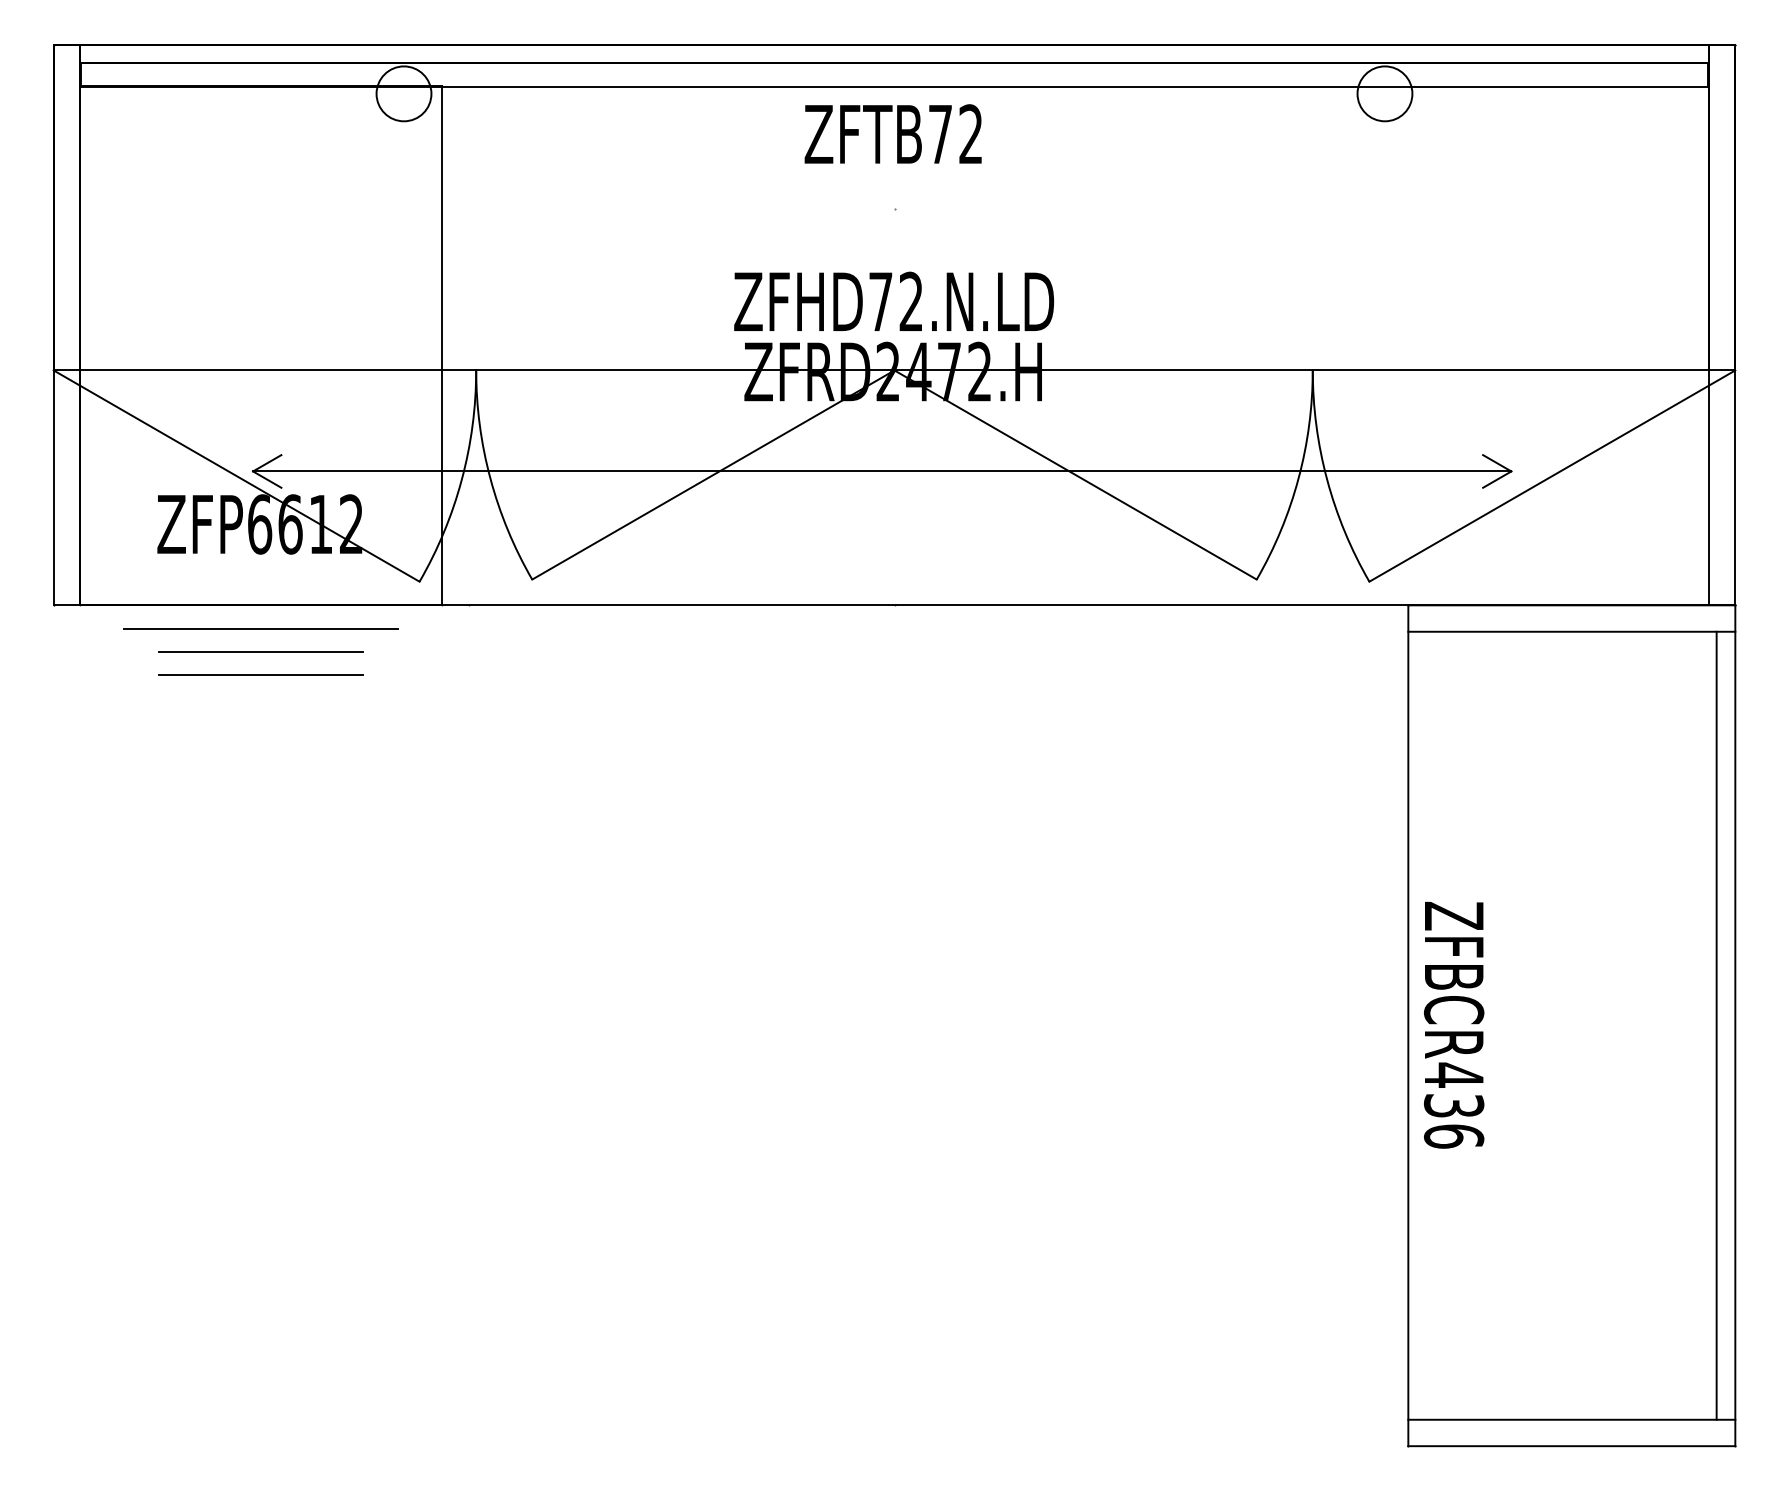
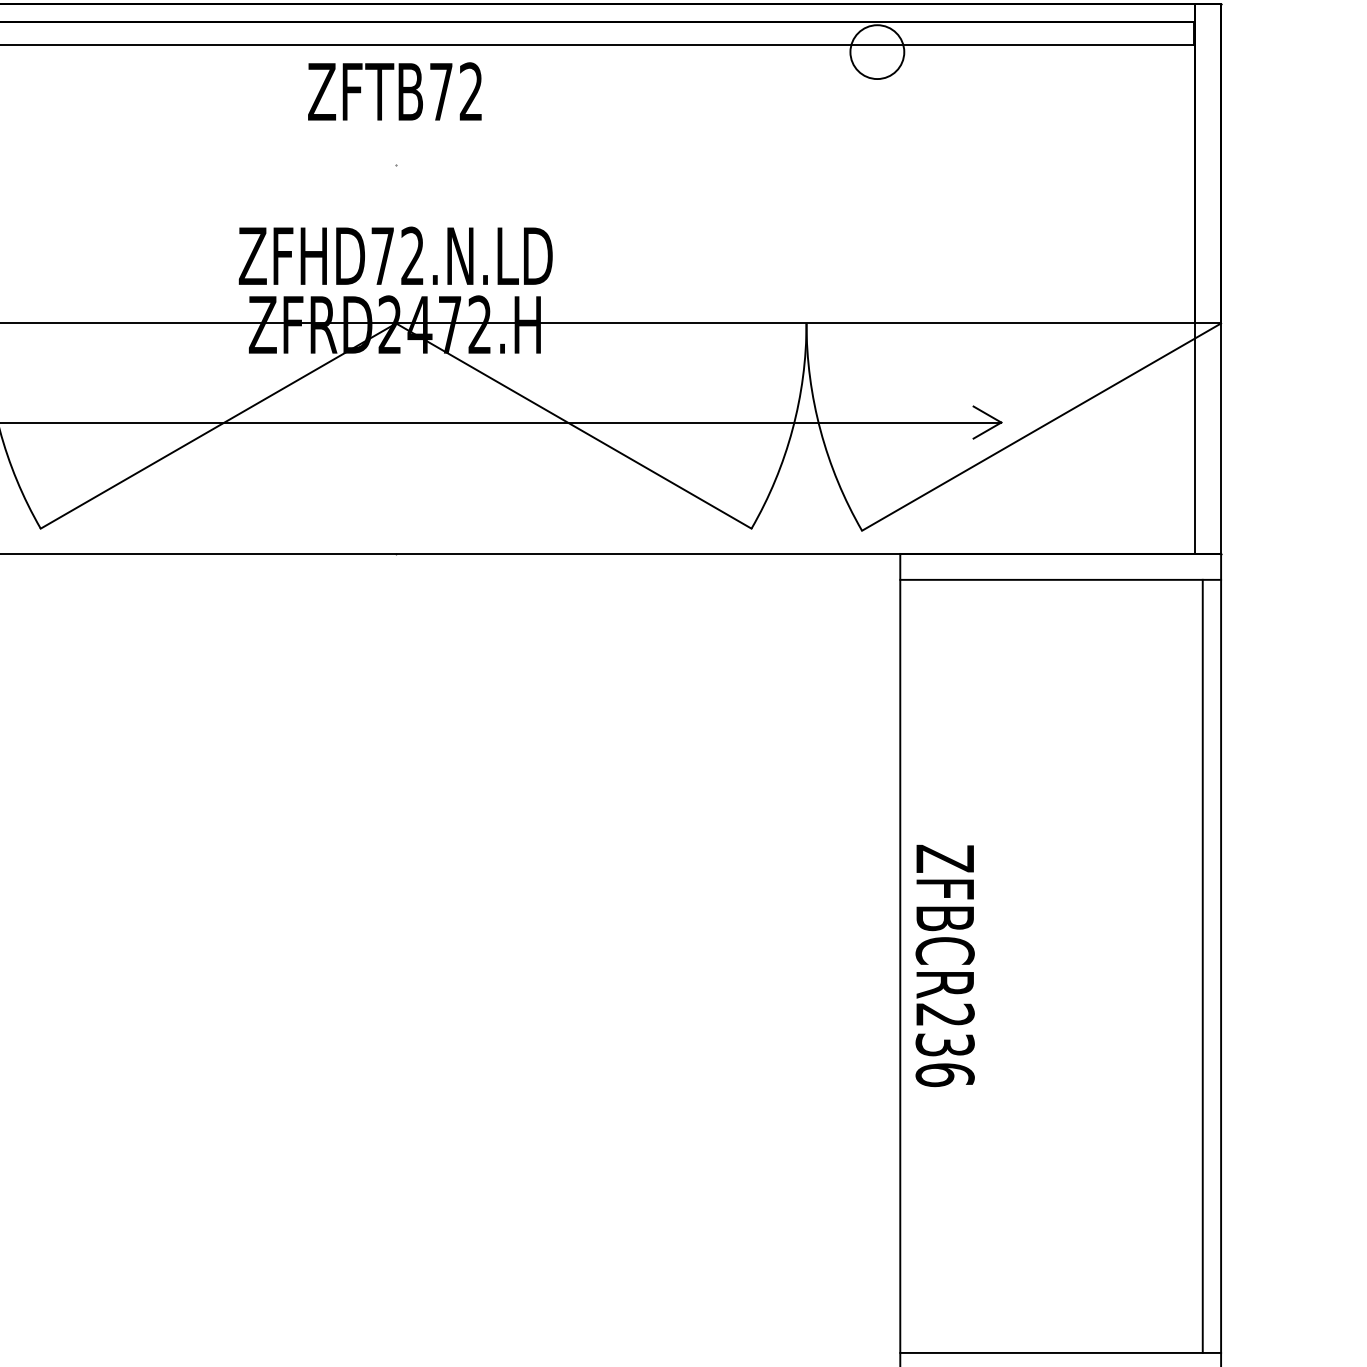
text: (1454, 1074) -> (945, 1014), ZFBCR436 -> ZFBCR236

